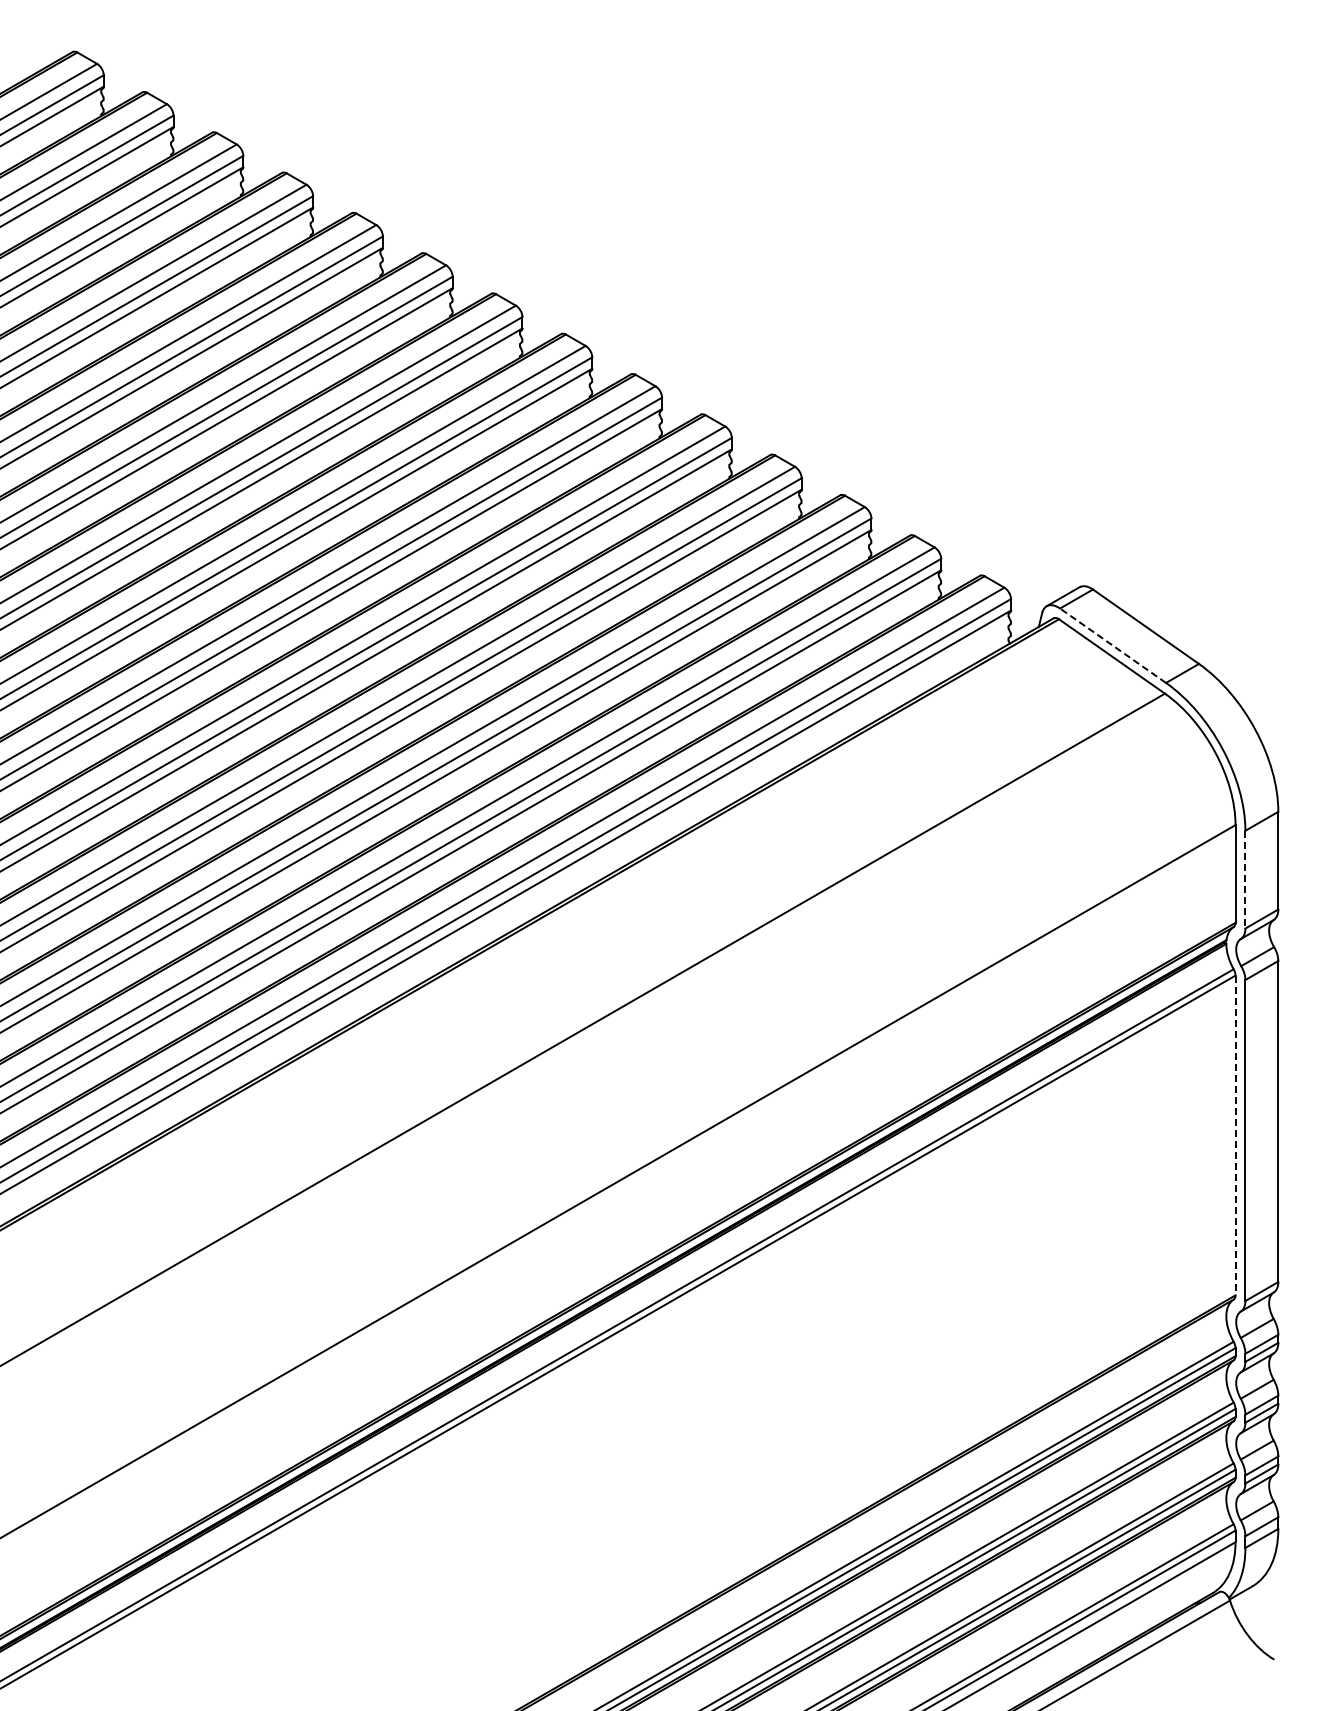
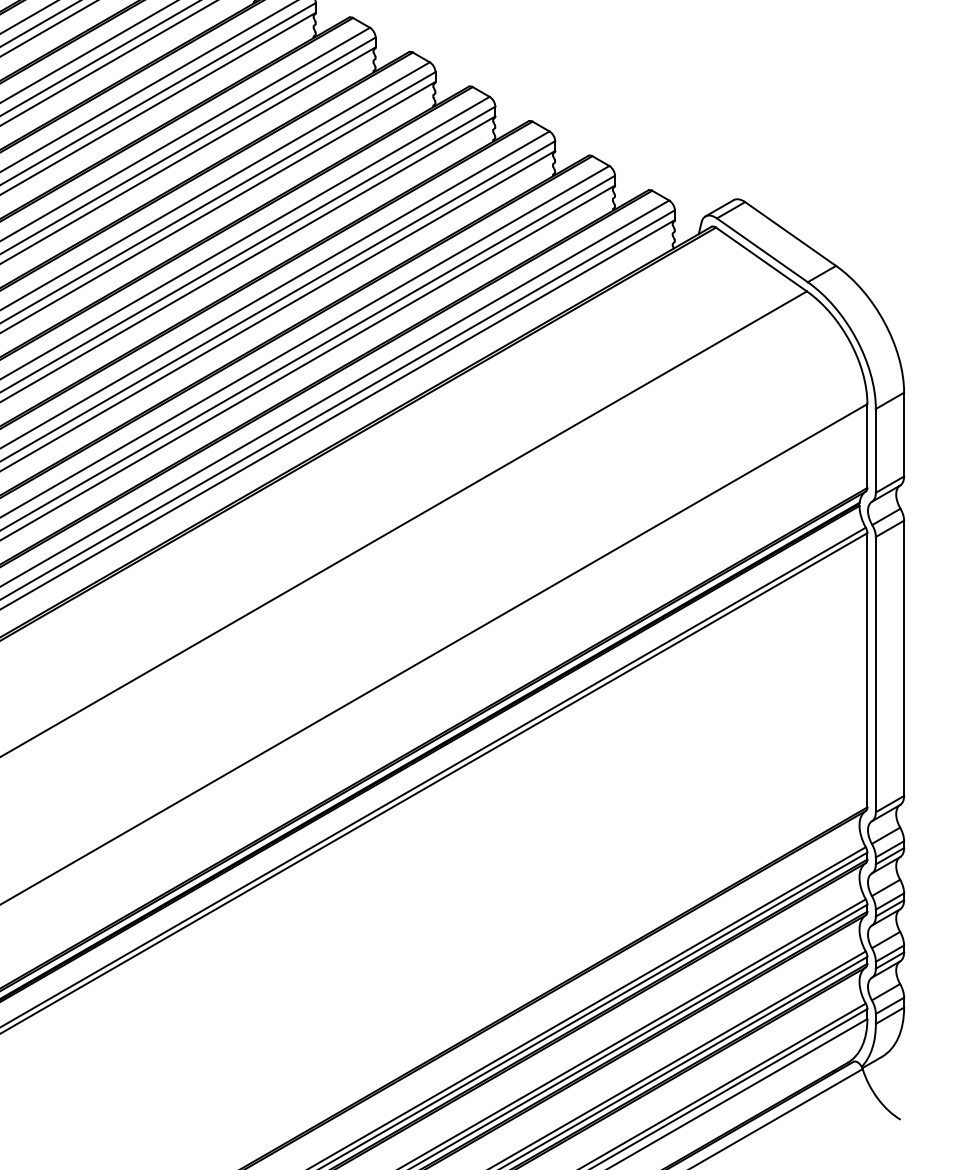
line: (1113, 645) -> (762, 250), dashed -> solid
line: (1245, 879) -> (875, 450), dashed -> solid
line: (1235, 1135) -> (867, 670), dashed -> solid

